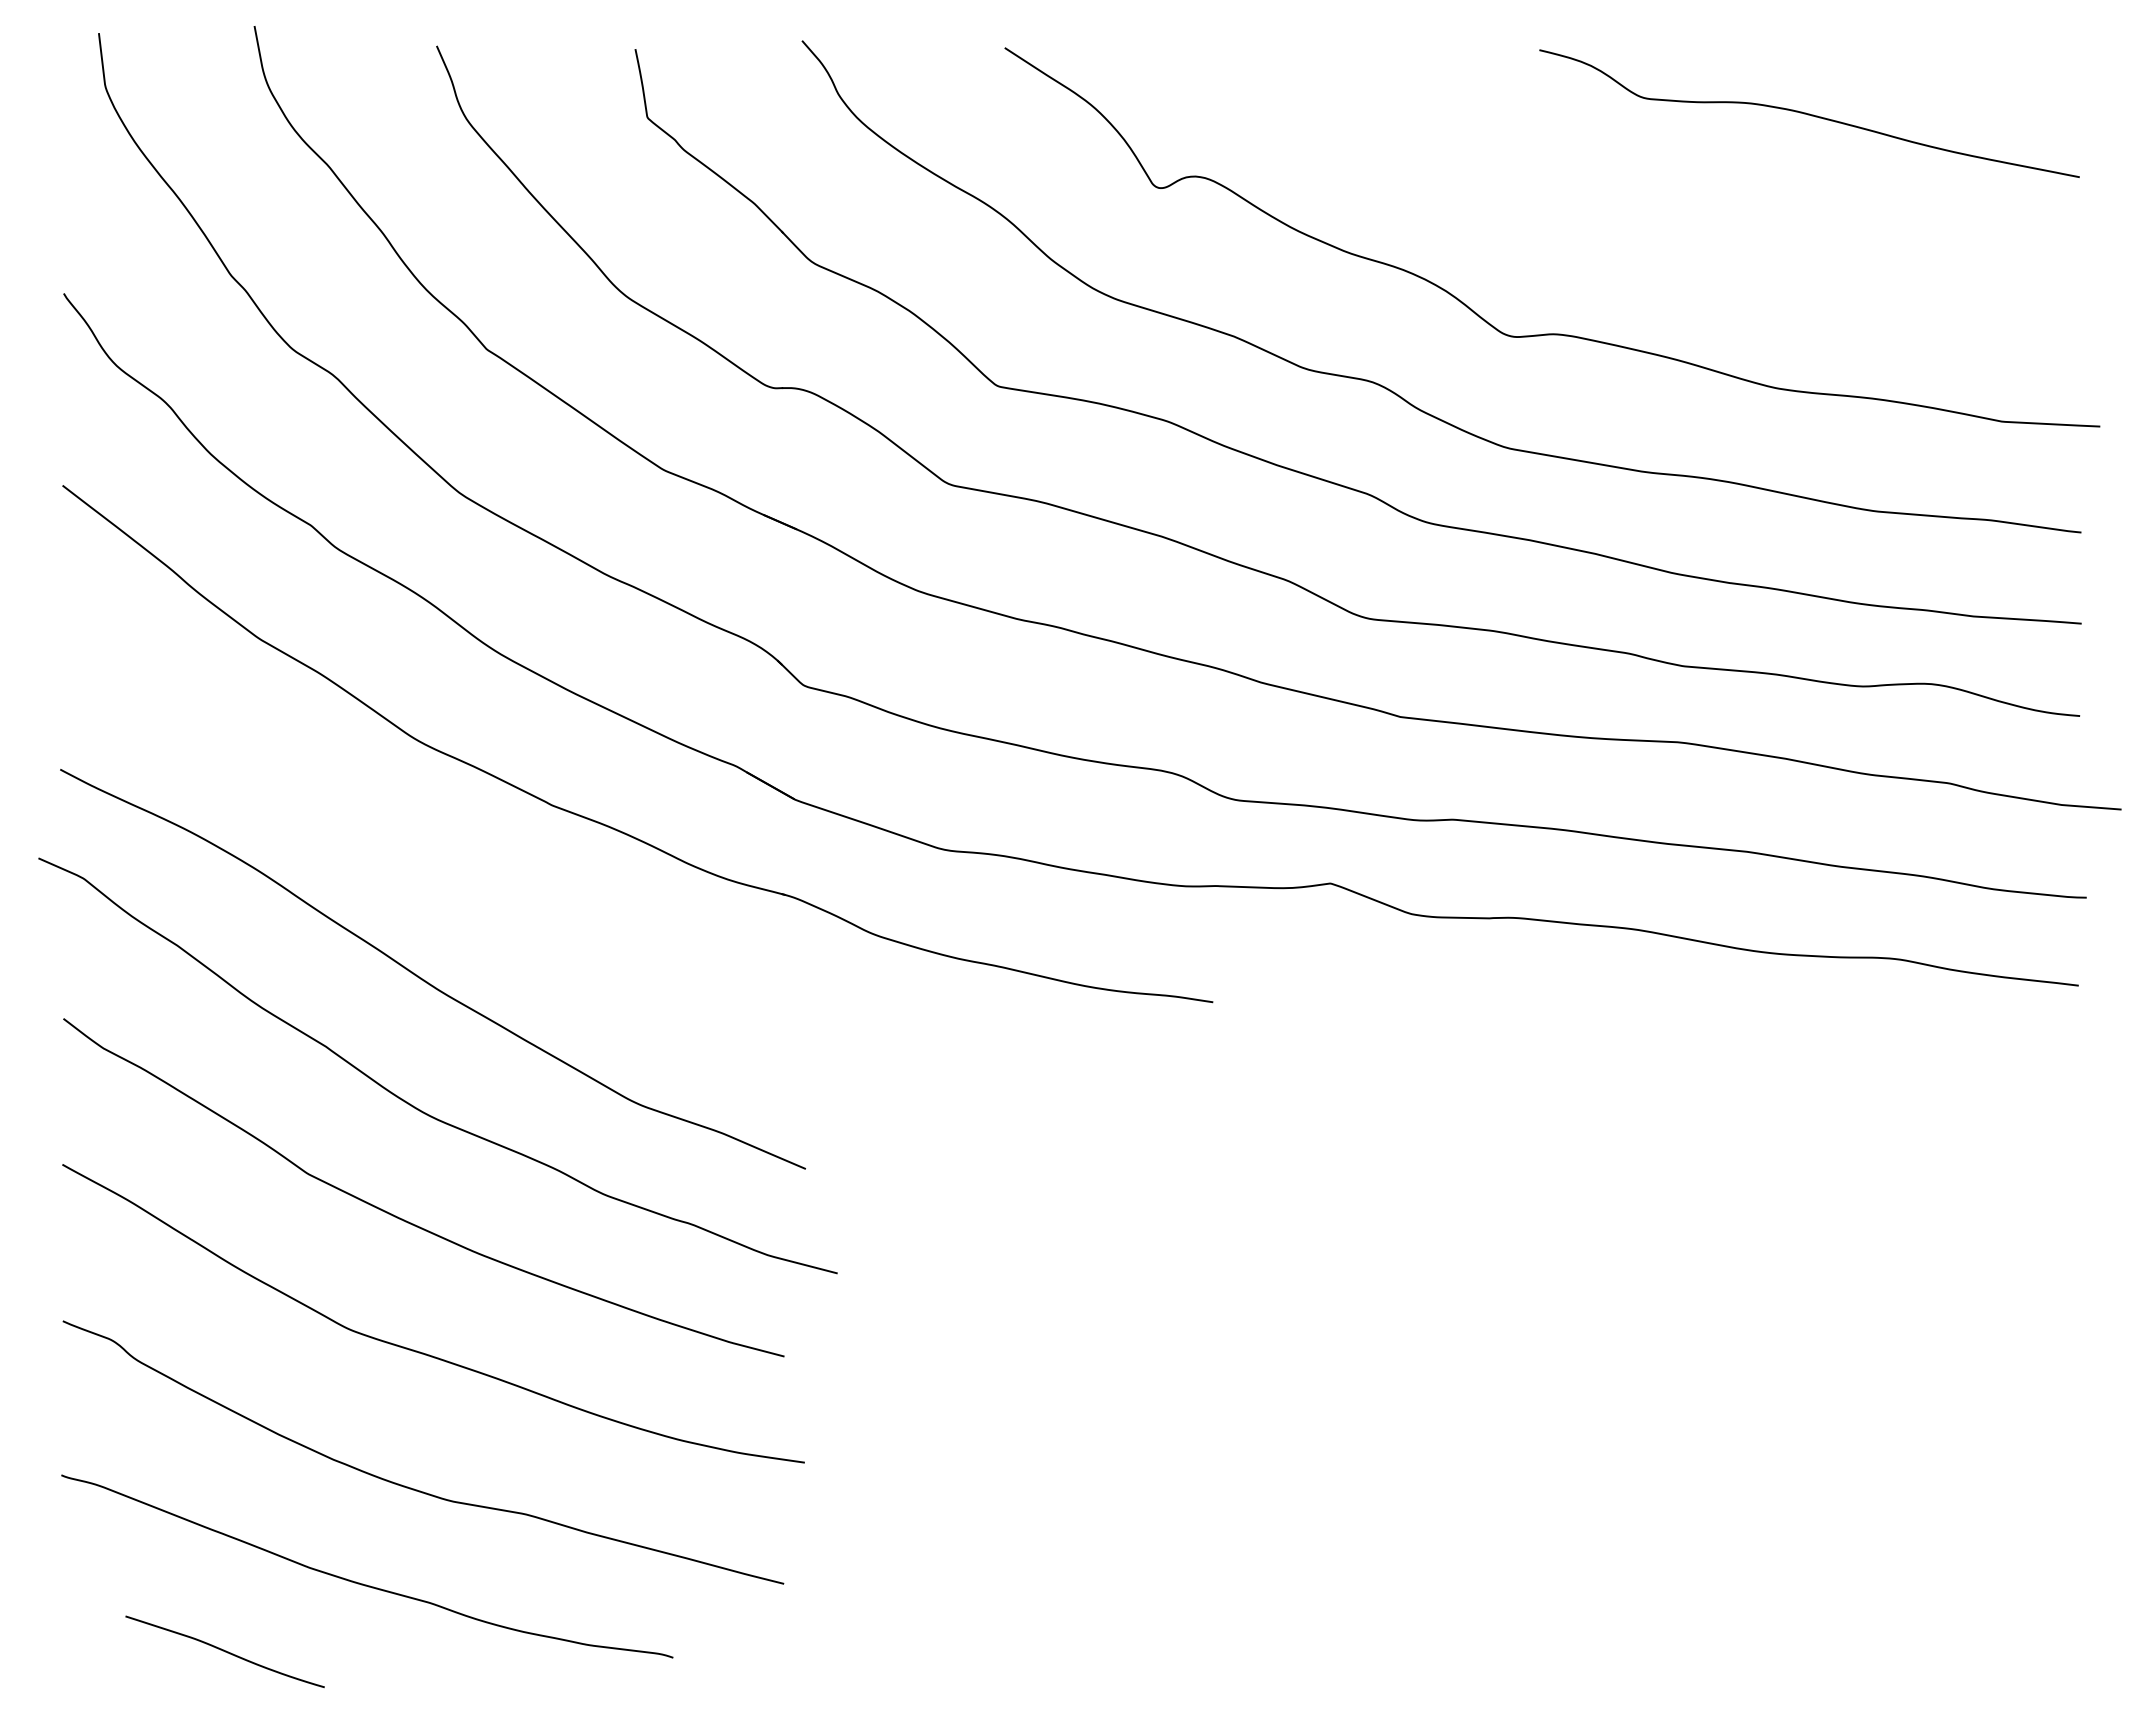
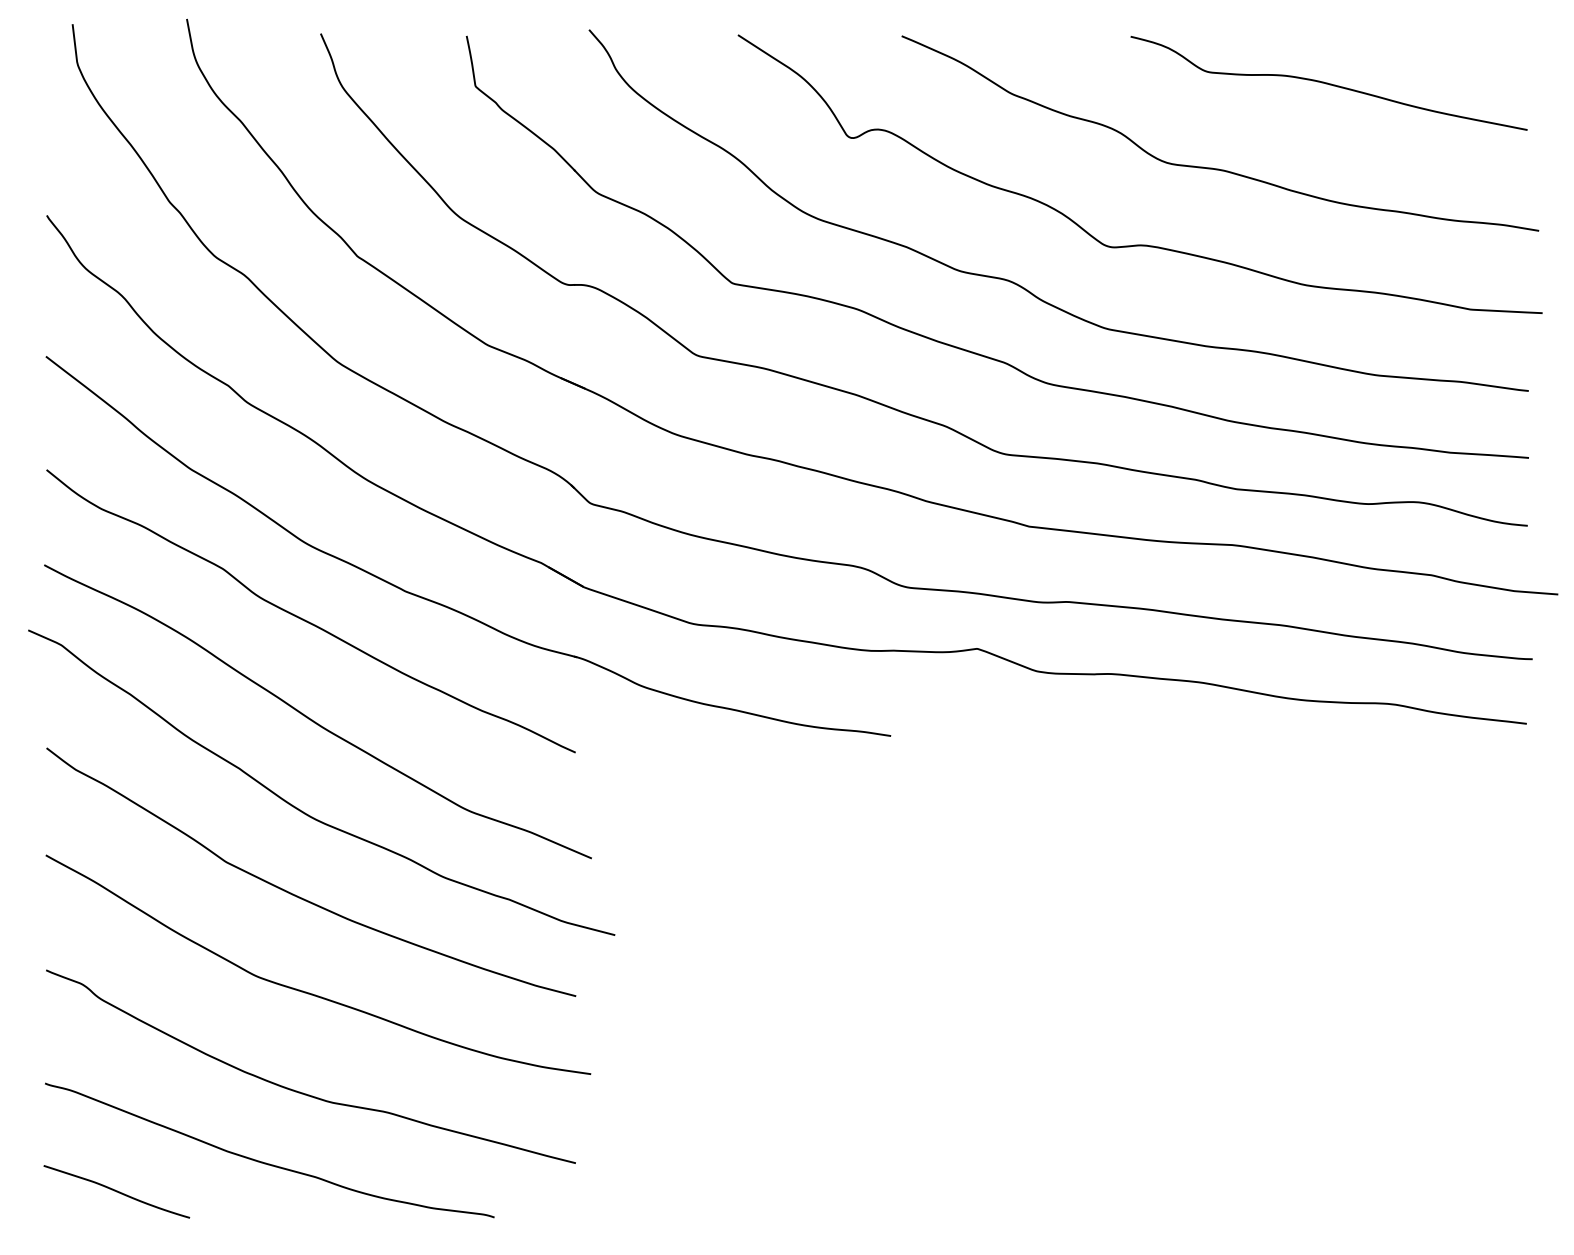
curve: (1656, 229) -> (1216, 168), added
curve: (416, 844) -> (305, 620), added
curve: (224, 1651) -> (116, 1191), moved

